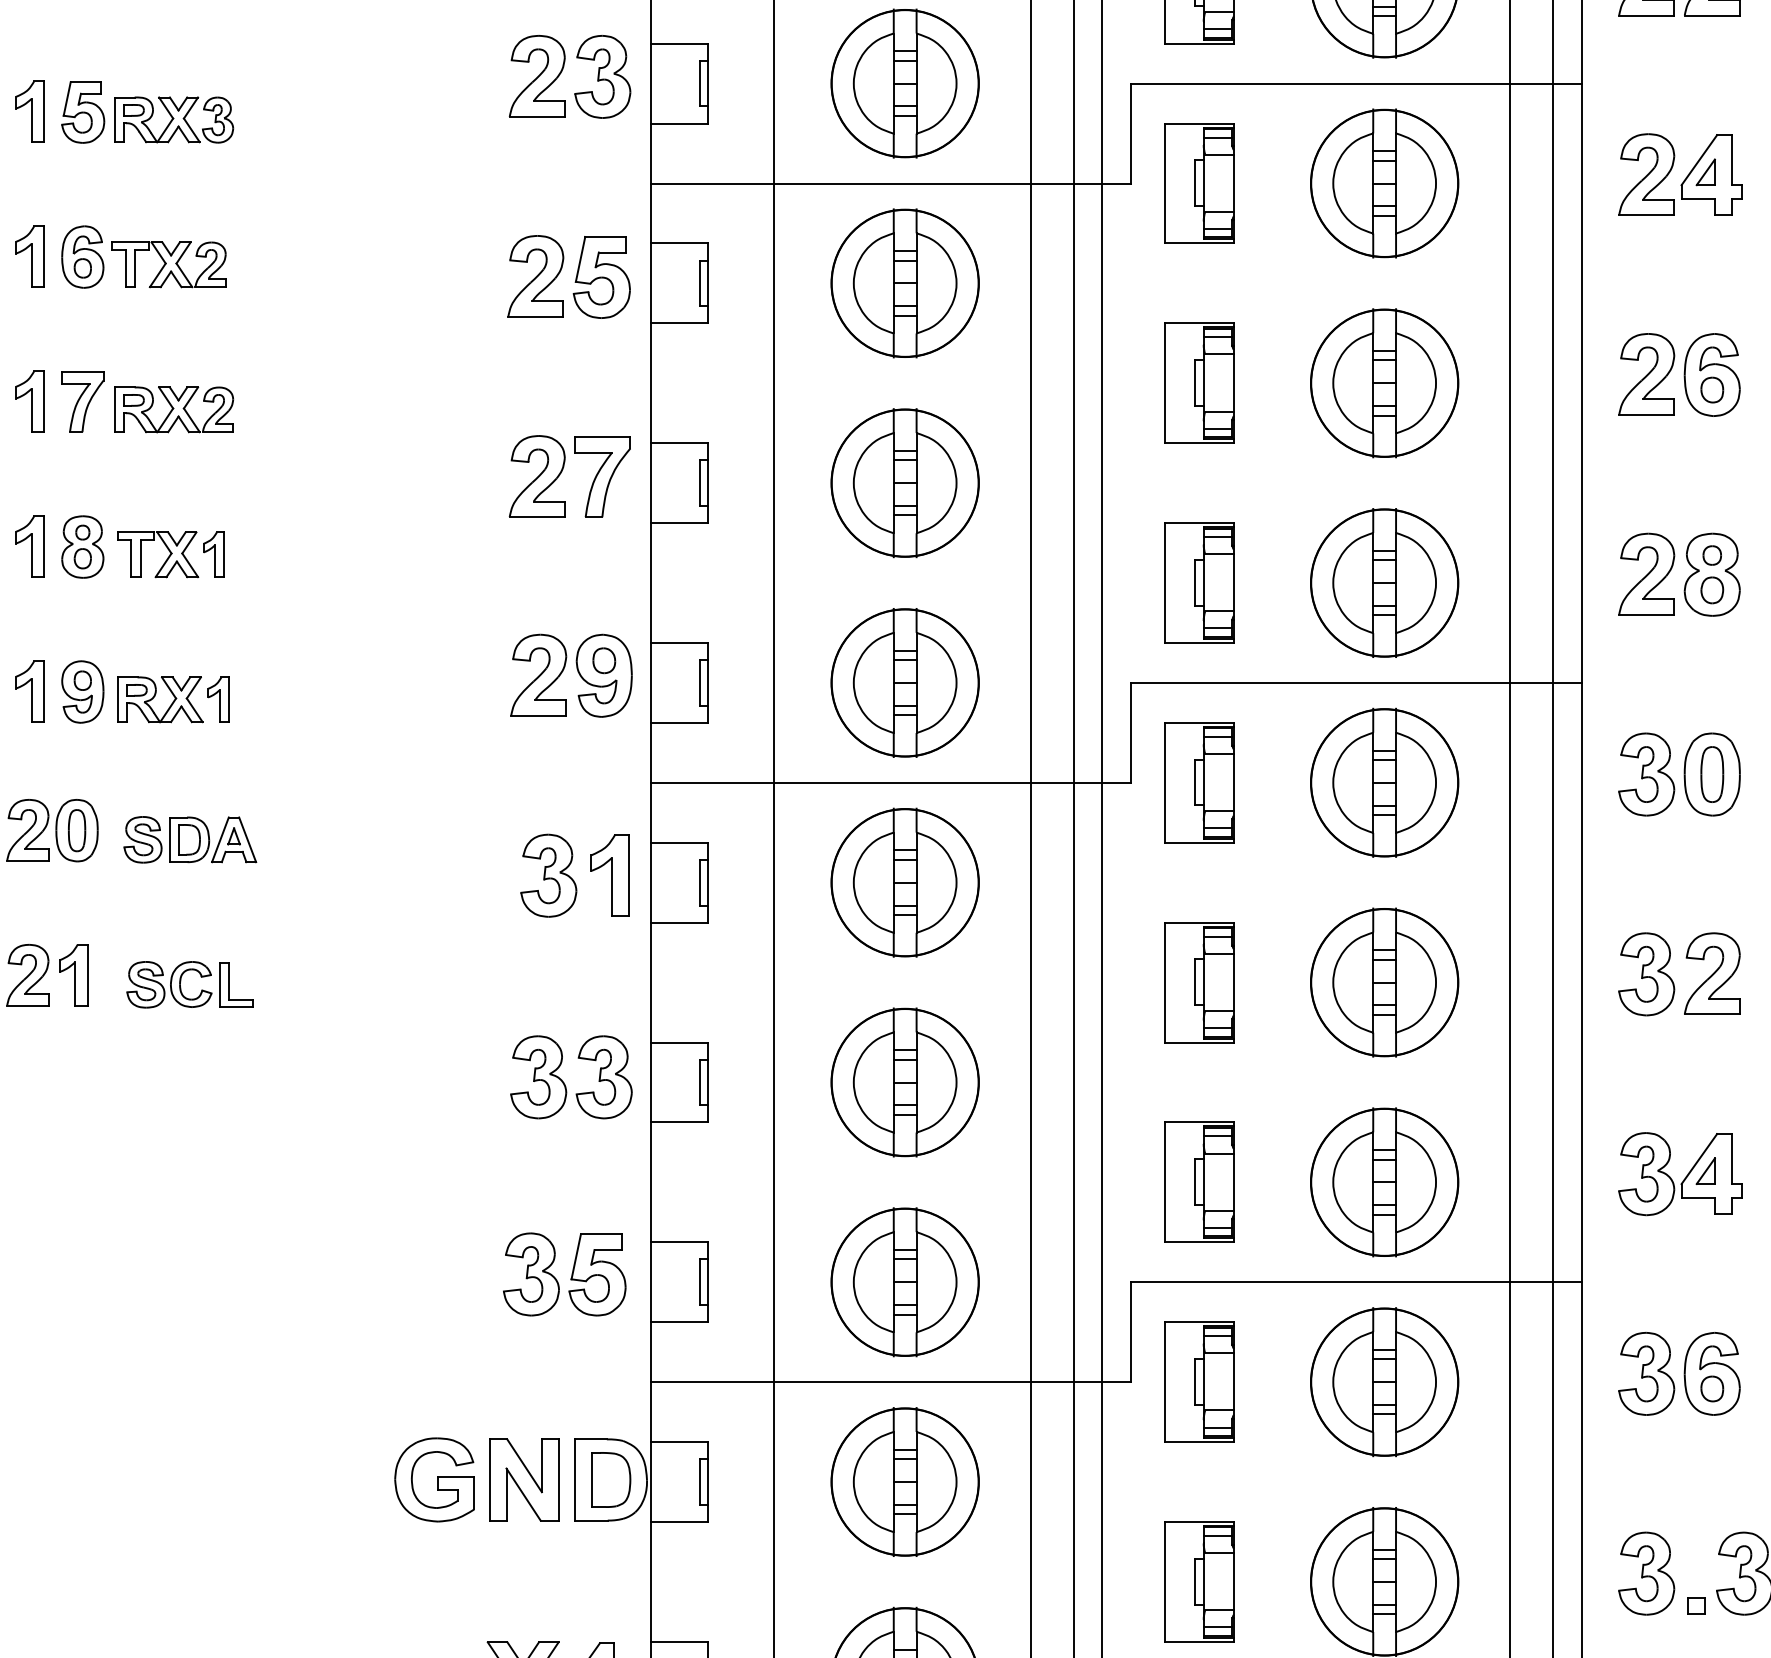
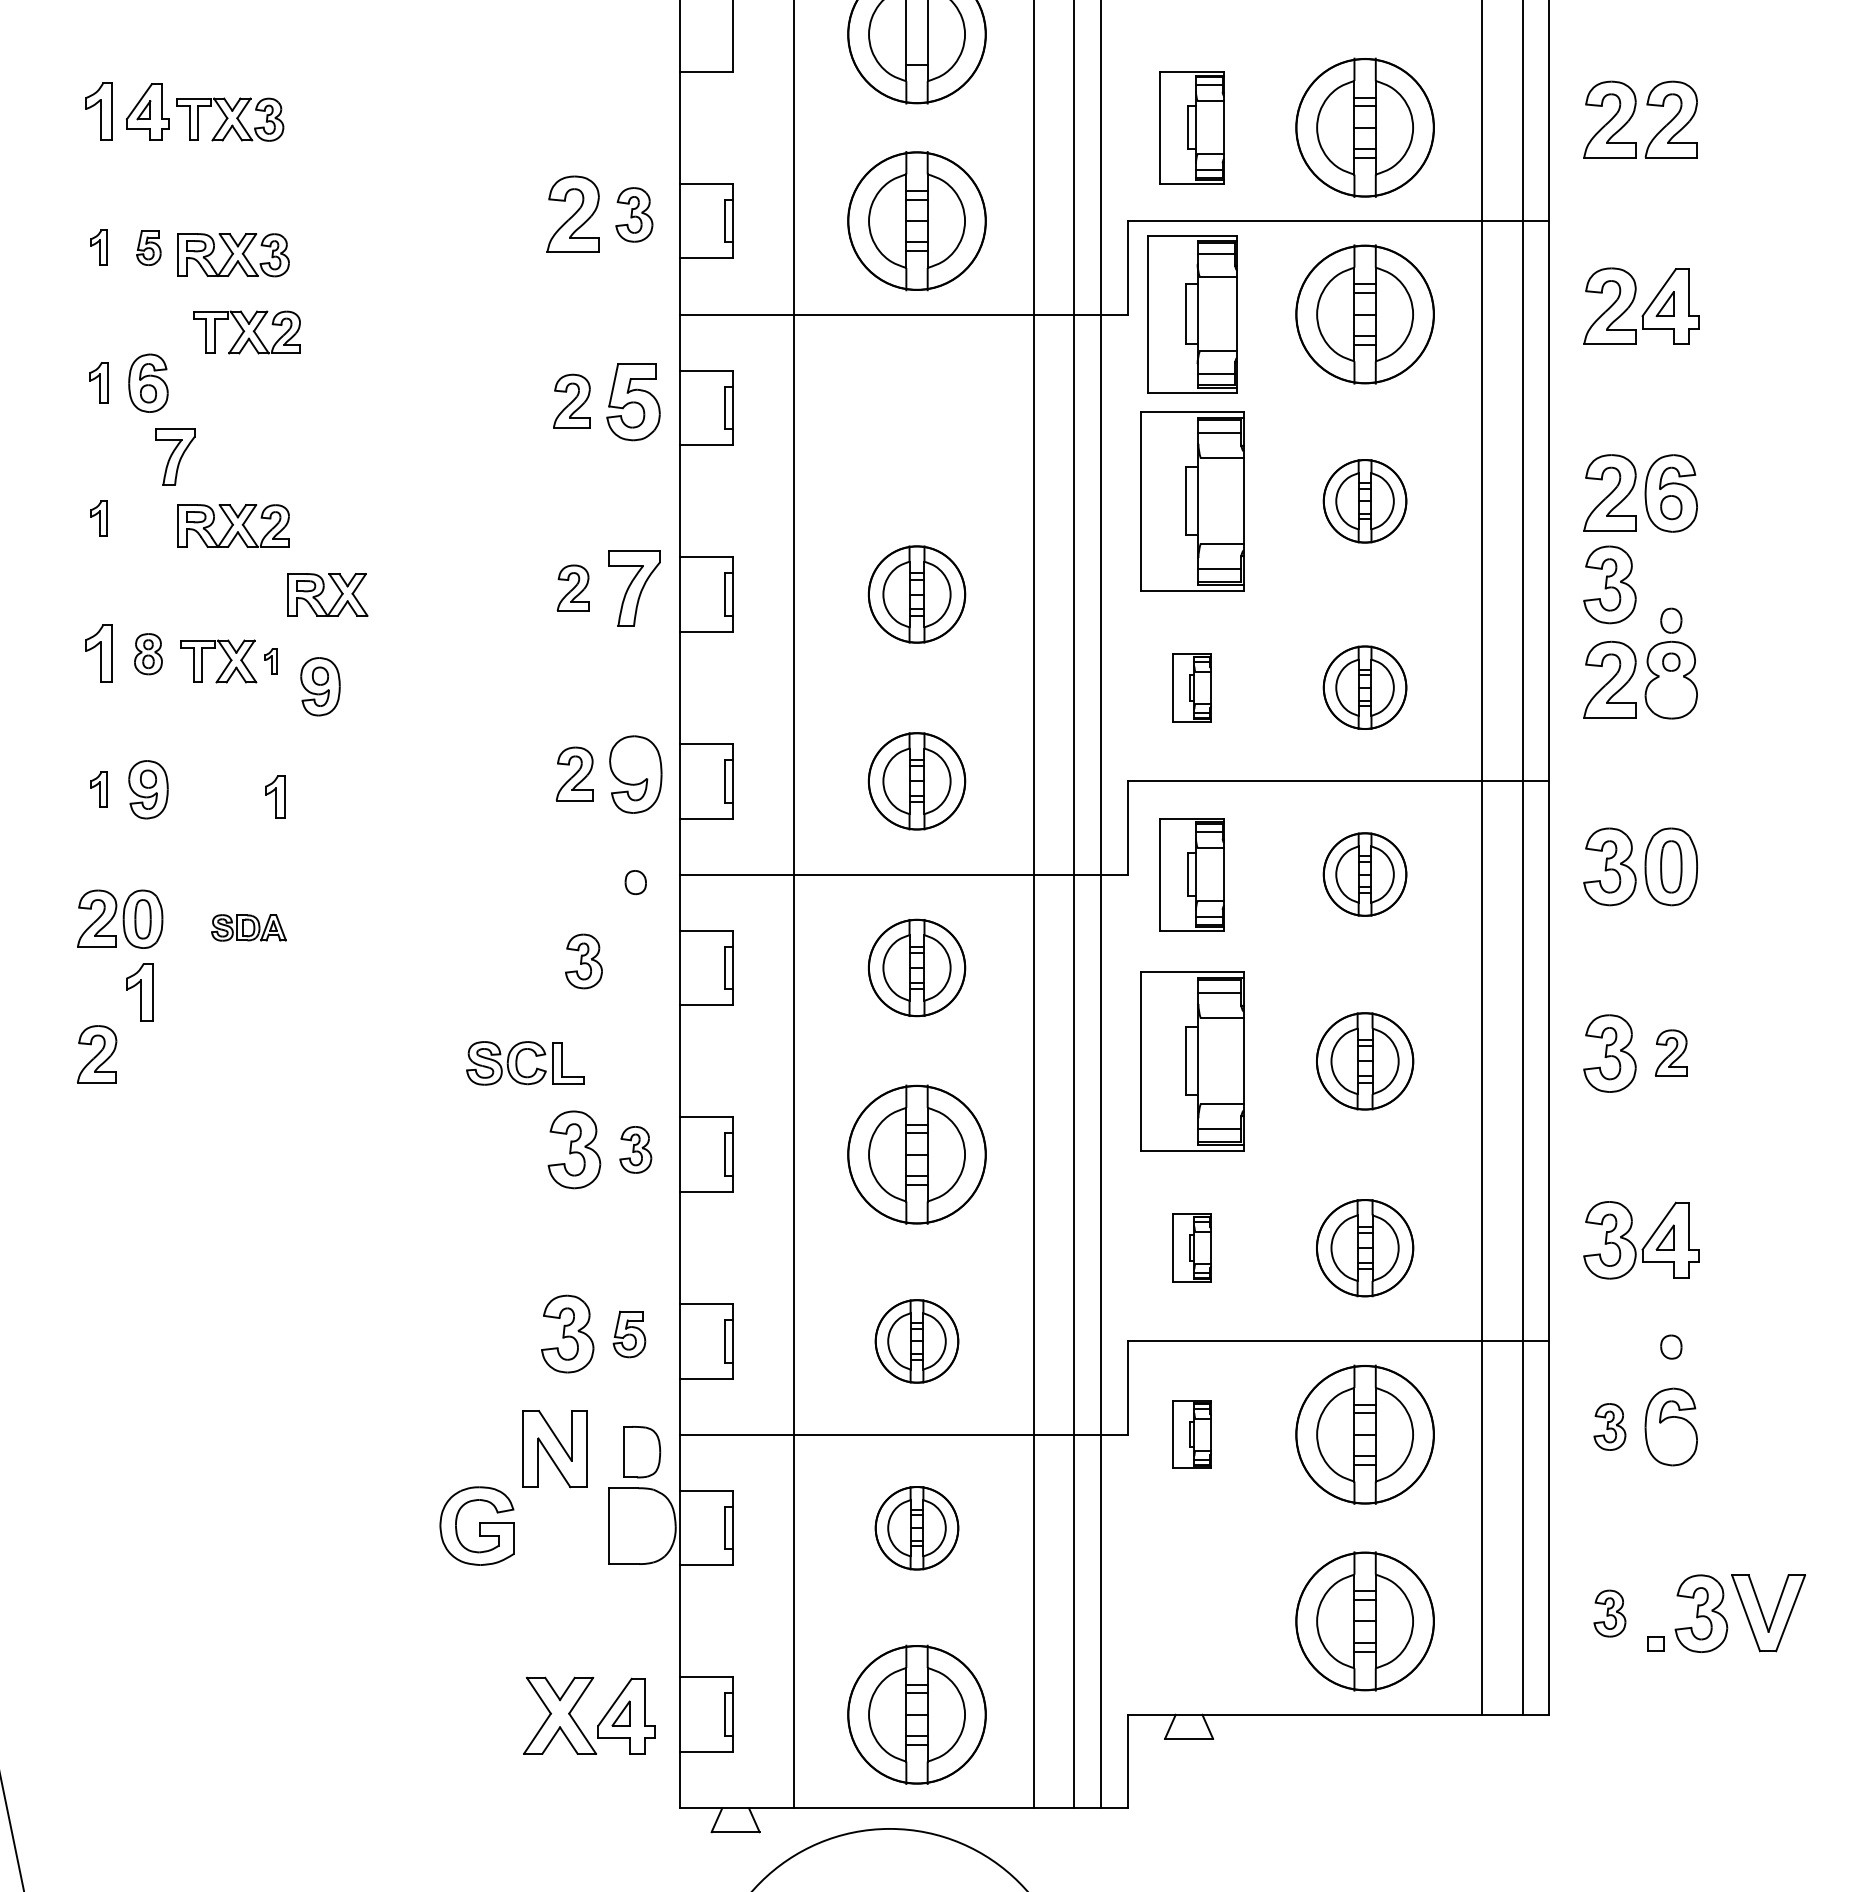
part: (602, 76) -> (634, 214), size x0.7
part: (29, 111) -> (98, 247), size x0.6
part: (82, 111) -> (148, 247), size x0.6
part: (1198, 183) -> (1191, 314), size x1.4
part: (29, 256) -> (98, 382), size x0.7
part: (168, 264) -> (246, 332), moved
part: (535, 275) -> (571, 400), size x0.7
part: (904, 283) -> (916, 407), removed
part: (1198, 382) -> (1191, 500), size x1.6
part: (1383, 383) -> (1364, 501), size x0.6
part: (29, 401) -> (98, 518), size x0.6
part: (82, 401) -> (175, 456), moved
part: (1646, 472) -> (1609, 584), added
part: (536, 475) -> (572, 587), size x0.6
part: (904, 483) -> (916, 594), size x0.7
part: (82, 546) -> (148, 653), size x0.7
part: (213, 554) -> (270, 661), size x0.6
part: (266, 581) -> (320, 686), added
part: (1198, 582) -> (1191, 687), size x0.6
part: (1383, 582) -> (1364, 687), size x0.6
part: (1712, 590) -> (1671, 620), moved
part: (603, 660) -> (635, 882), moved
part: (538, 674) -> (574, 773), size x0.7
part: (904, 683) -> (916, 781), size x0.7
part: (29, 691) -> (98, 789), size x0.6
part: (159, 699) -> (327, 594), moved
part: (1383, 782) -> (1364, 874), size x0.6
part: (189, 839) -> (248, 927), size x0.6
part: (609, 874) -> (640, 960), removed
part: (548, 875) -> (583, 961), size x0.7
part: (904, 882) -> (916, 967), size x0.7
part: (1711, 973) -> (1670, 1052), size x0.6
part: (73, 975) -> (139, 992), moved
part: (1198, 981) -> (1191, 1060), size x1.6
part: (1383, 982) -> (1364, 1061), size x0.7
part: (181, 984) -> (517, 1063), moved
part: (603, 1076) -> (635, 1149), size x0.6
part: (1198, 1181) -> (1191, 1247), size x0.6
part: (1383, 1182) -> (1364, 1248), size x0.7
part: (597, 1274) -> (629, 1334), size x0.6
part: (904, 1282) -> (916, 1341), size x0.6
part: (1646, 1373) -> (1609, 1426), size x0.6
part: (1198, 1381) -> (1191, 1434), size x0.6
part: (1712, 1388) -> (1671, 1346), moved
part: (523, 1480) -> (554, 1449), moved
part: (611, 1480) -> (642, 1452), moved
part: (904, 1482) -> (916, 1528), size x0.6
part: (1646, 1573) -> (1609, 1613), size x0.6
part: (1198, 1580) -> (1191, 1620), removed

